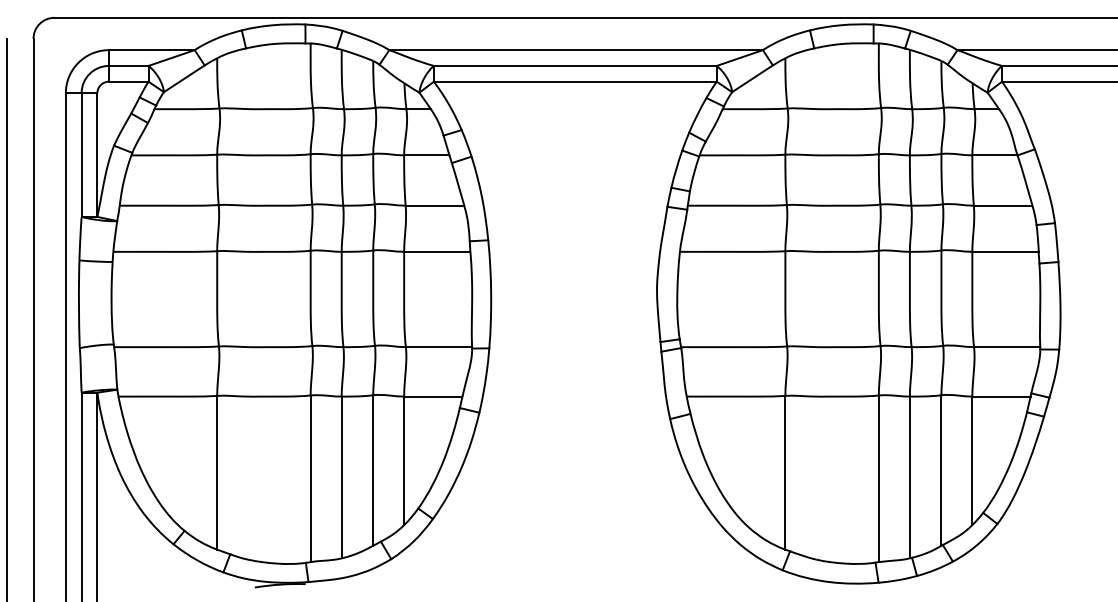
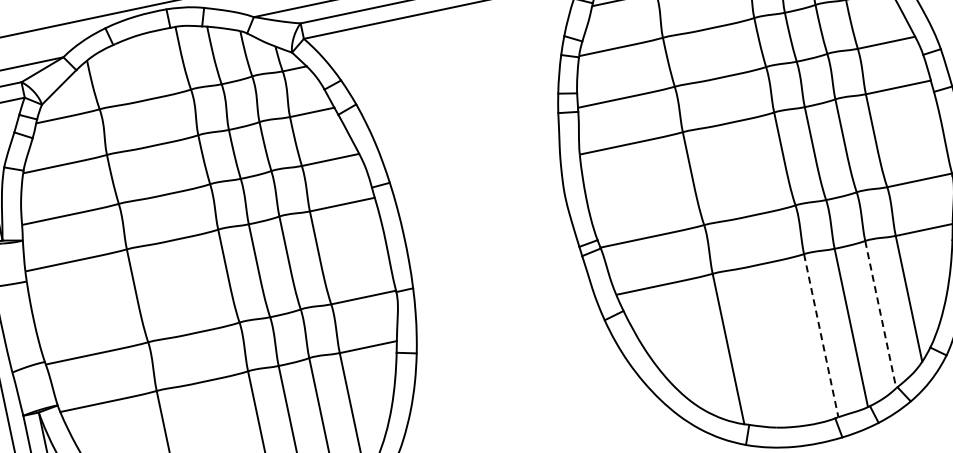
line: (941, 470) -> (880, 314), solid -> dashed
line: (878, 479) -> (821, 336), solid -> dashed

